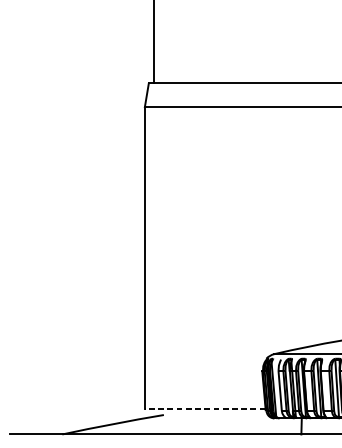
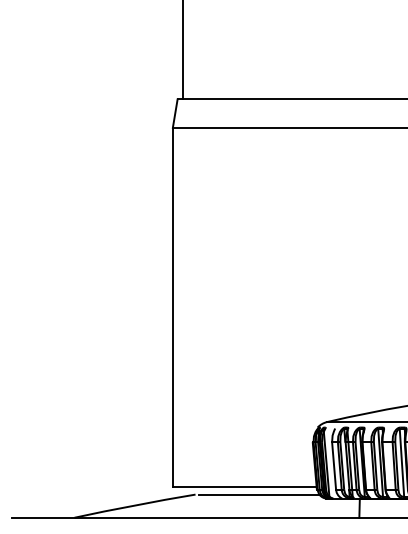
line: (204, 409) -> (244, 487), dashed -> solid
line: (217, 414) -> (259, 494), added

